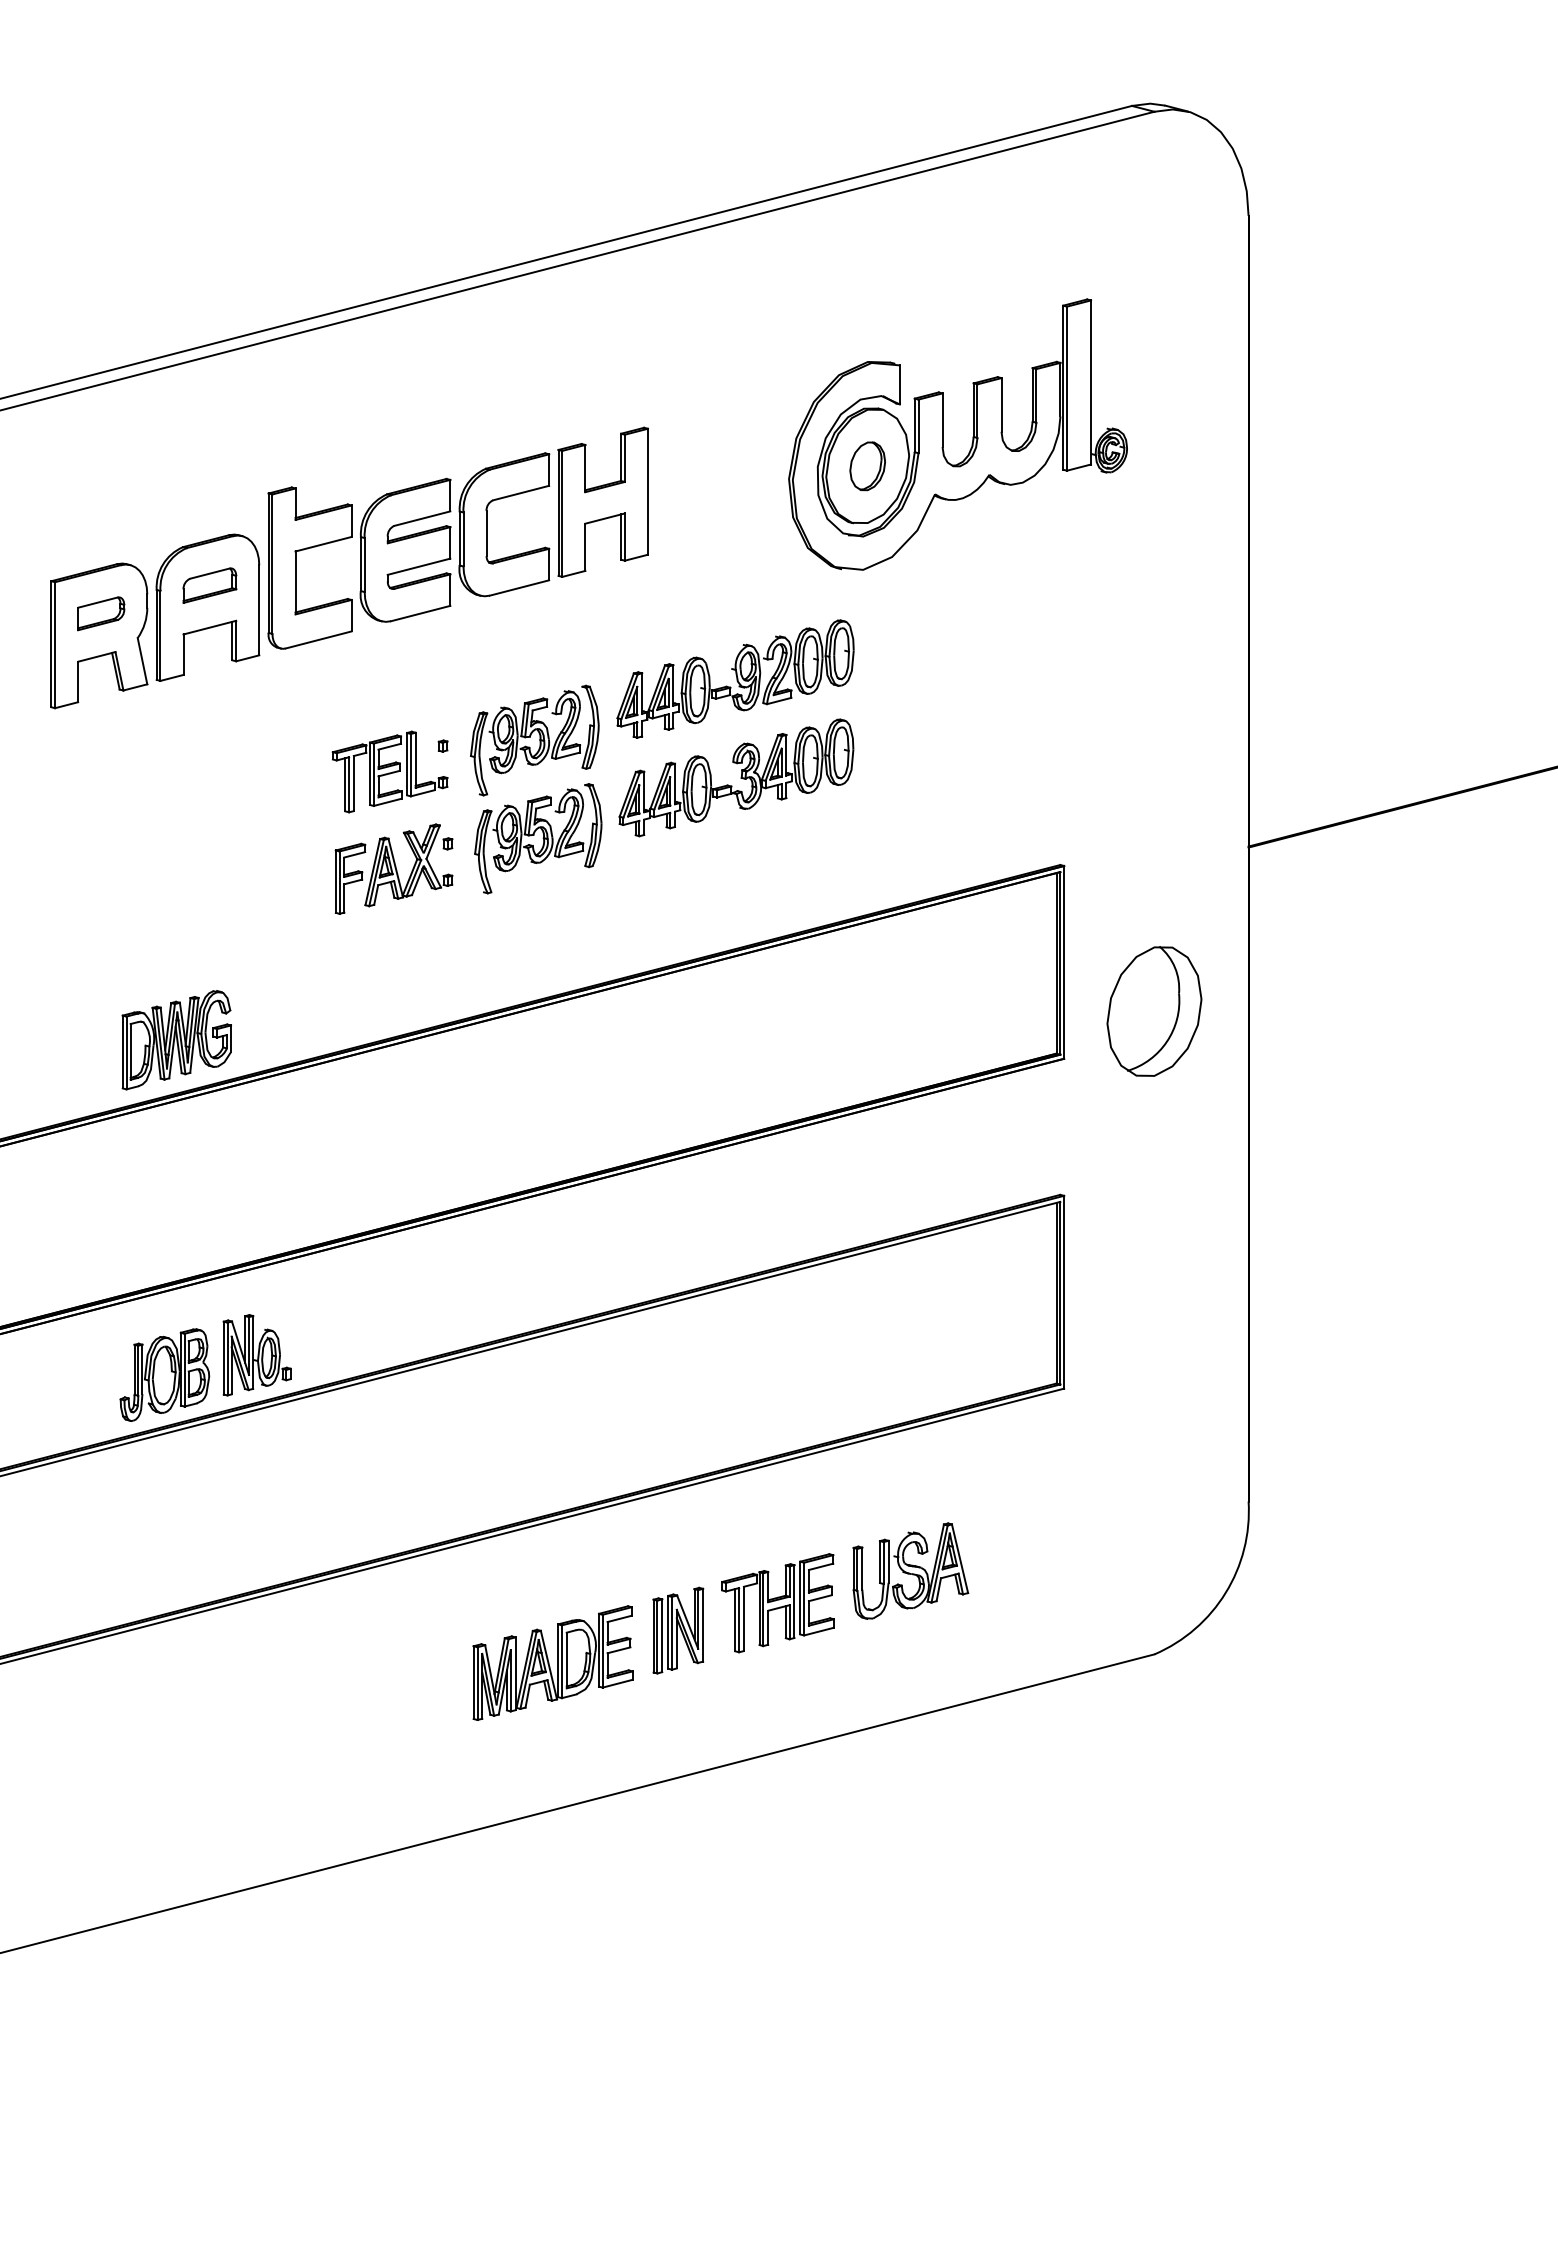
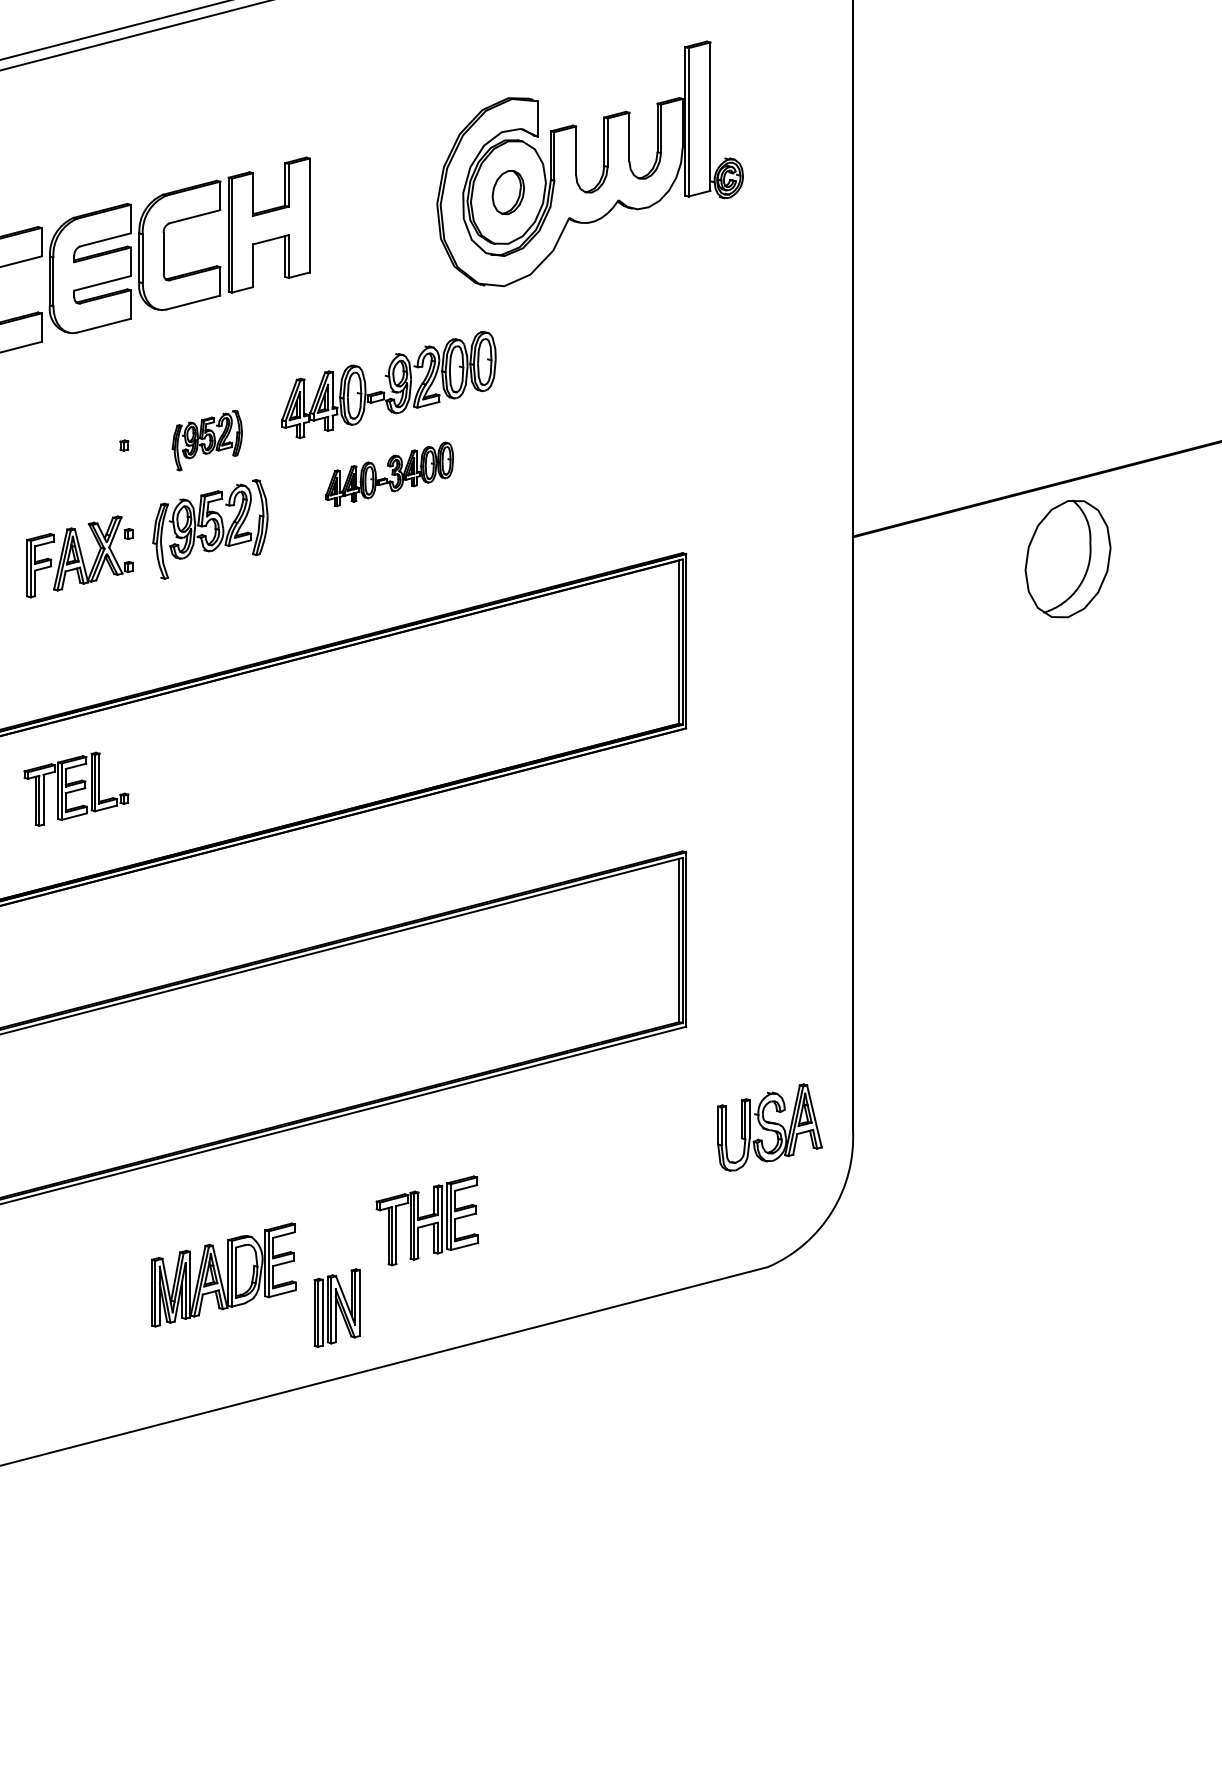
part: (534, 740) -> (207, 440), size x0.6
part: (389, 771) -> (75, 788), moved
part: (736, 777) -> (389, 473), size x0.6
part: (1154, 1011) -> (1068, 559), moved
part: (910, 1570) -> (769, 1127), moved
part: (678, 1630) -> (337, 1307), moved

